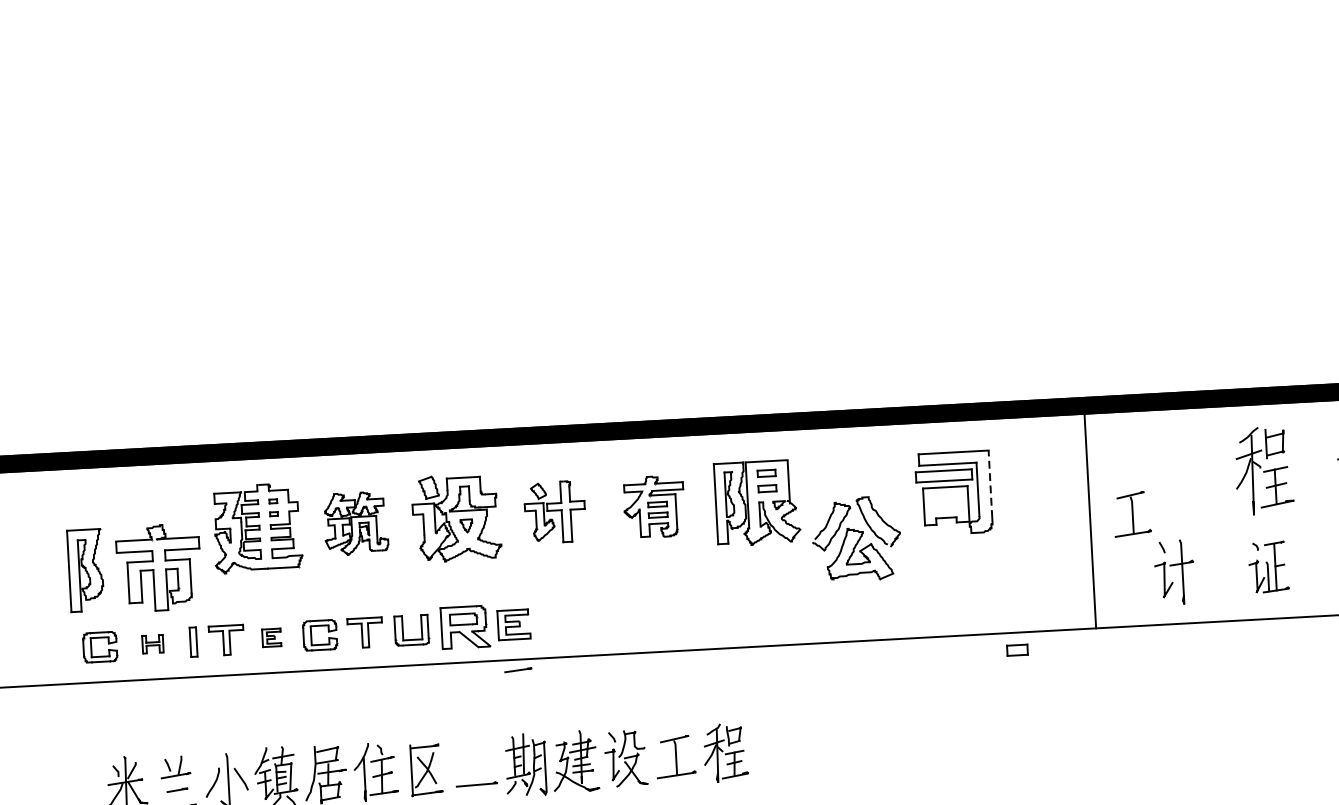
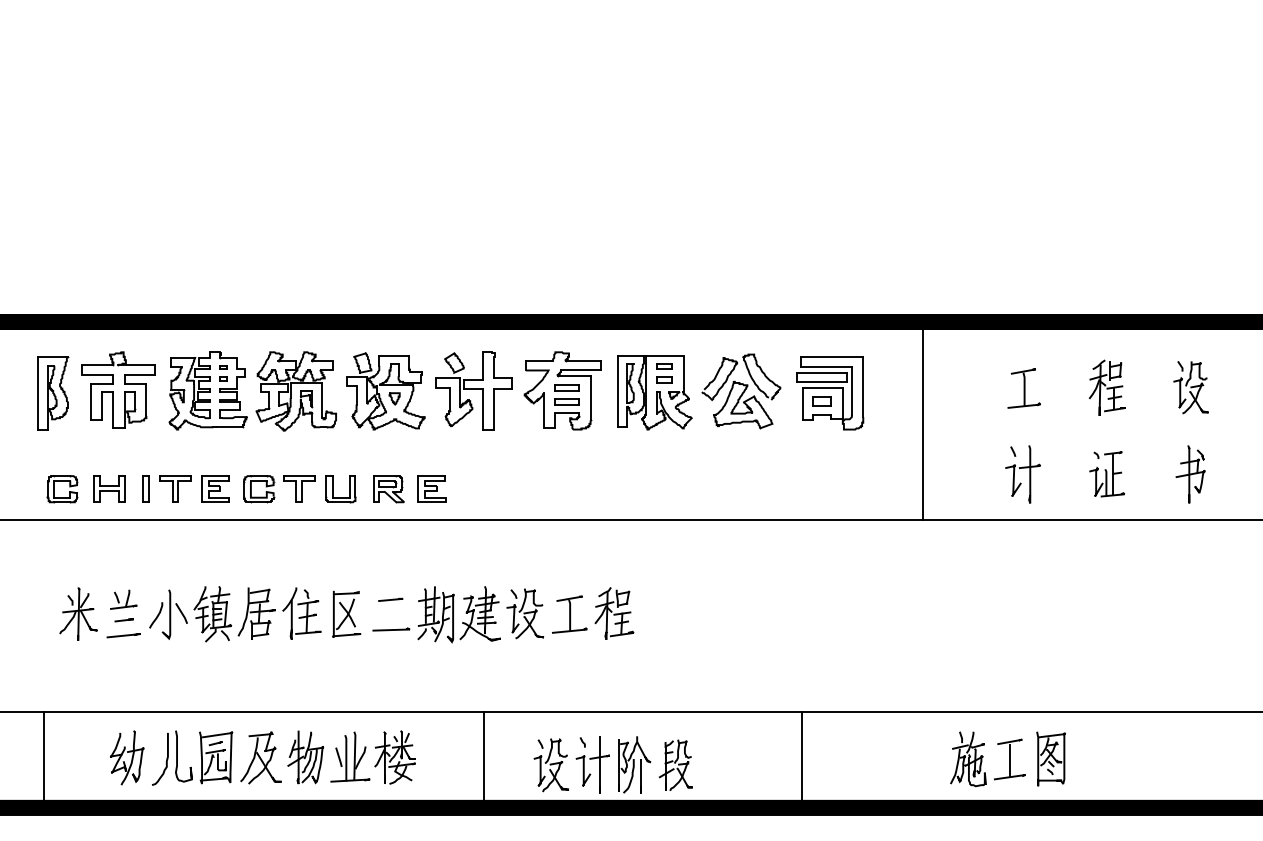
part: (1262, 470) -> (1106, 387), size x0.71
line: (990, 483) -> (863, 386), dashed -> solid
part: (654, 506) -> (562, 390), size x1.43
part: (554, 511) -> (473, 390), size x1.43
part: (1131, 514) -> (1023, 388), moved
line: (1090, 520) -> (923, 424), moved
part: (355, 523) -> (295, 391), size x1.43
part: (856, 539) -> (741, 391), moved
part: (158, 566) -> (118, 389), moved
part: (86, 570) -> (53, 393), moved
part: (465, 627) -> (388, 489), size x0.71
part: (271, 637) -> (215, 488), size x1.67
part: (152, 643) -> (109, 488), size x1.67
part: (1016, 650) -> (821, 401), moved
line: (518, 669) -> (390, 599), moved

